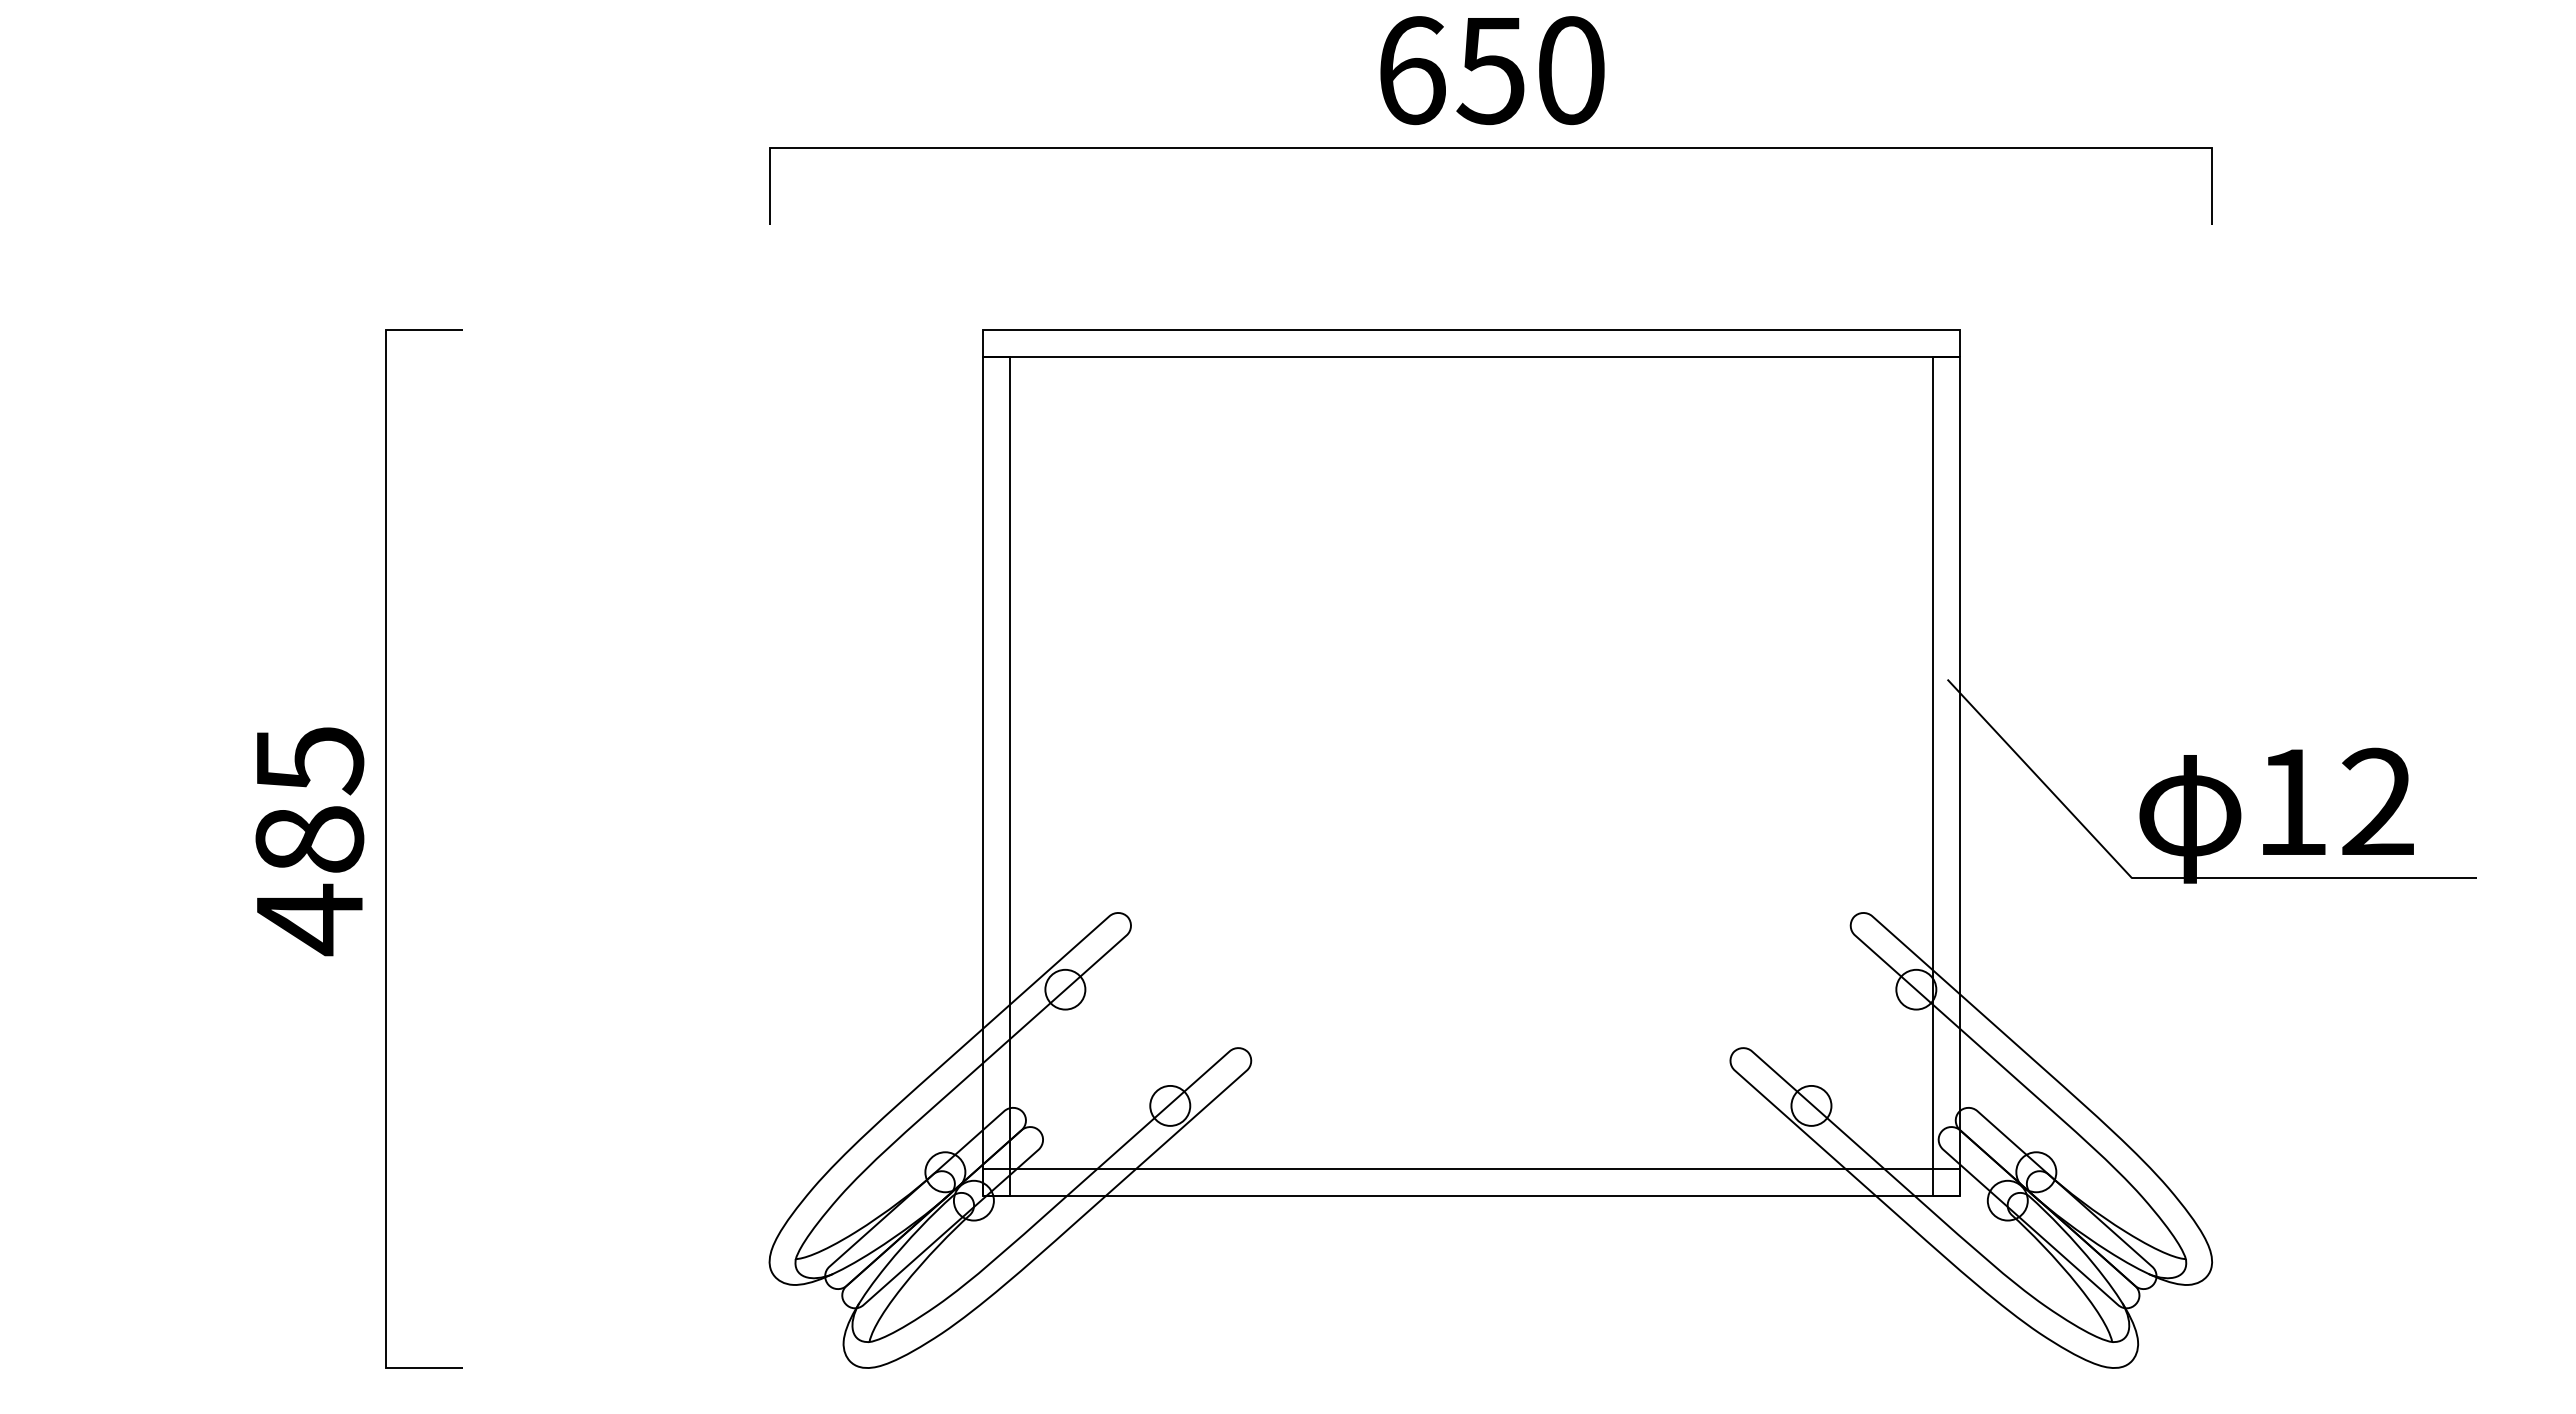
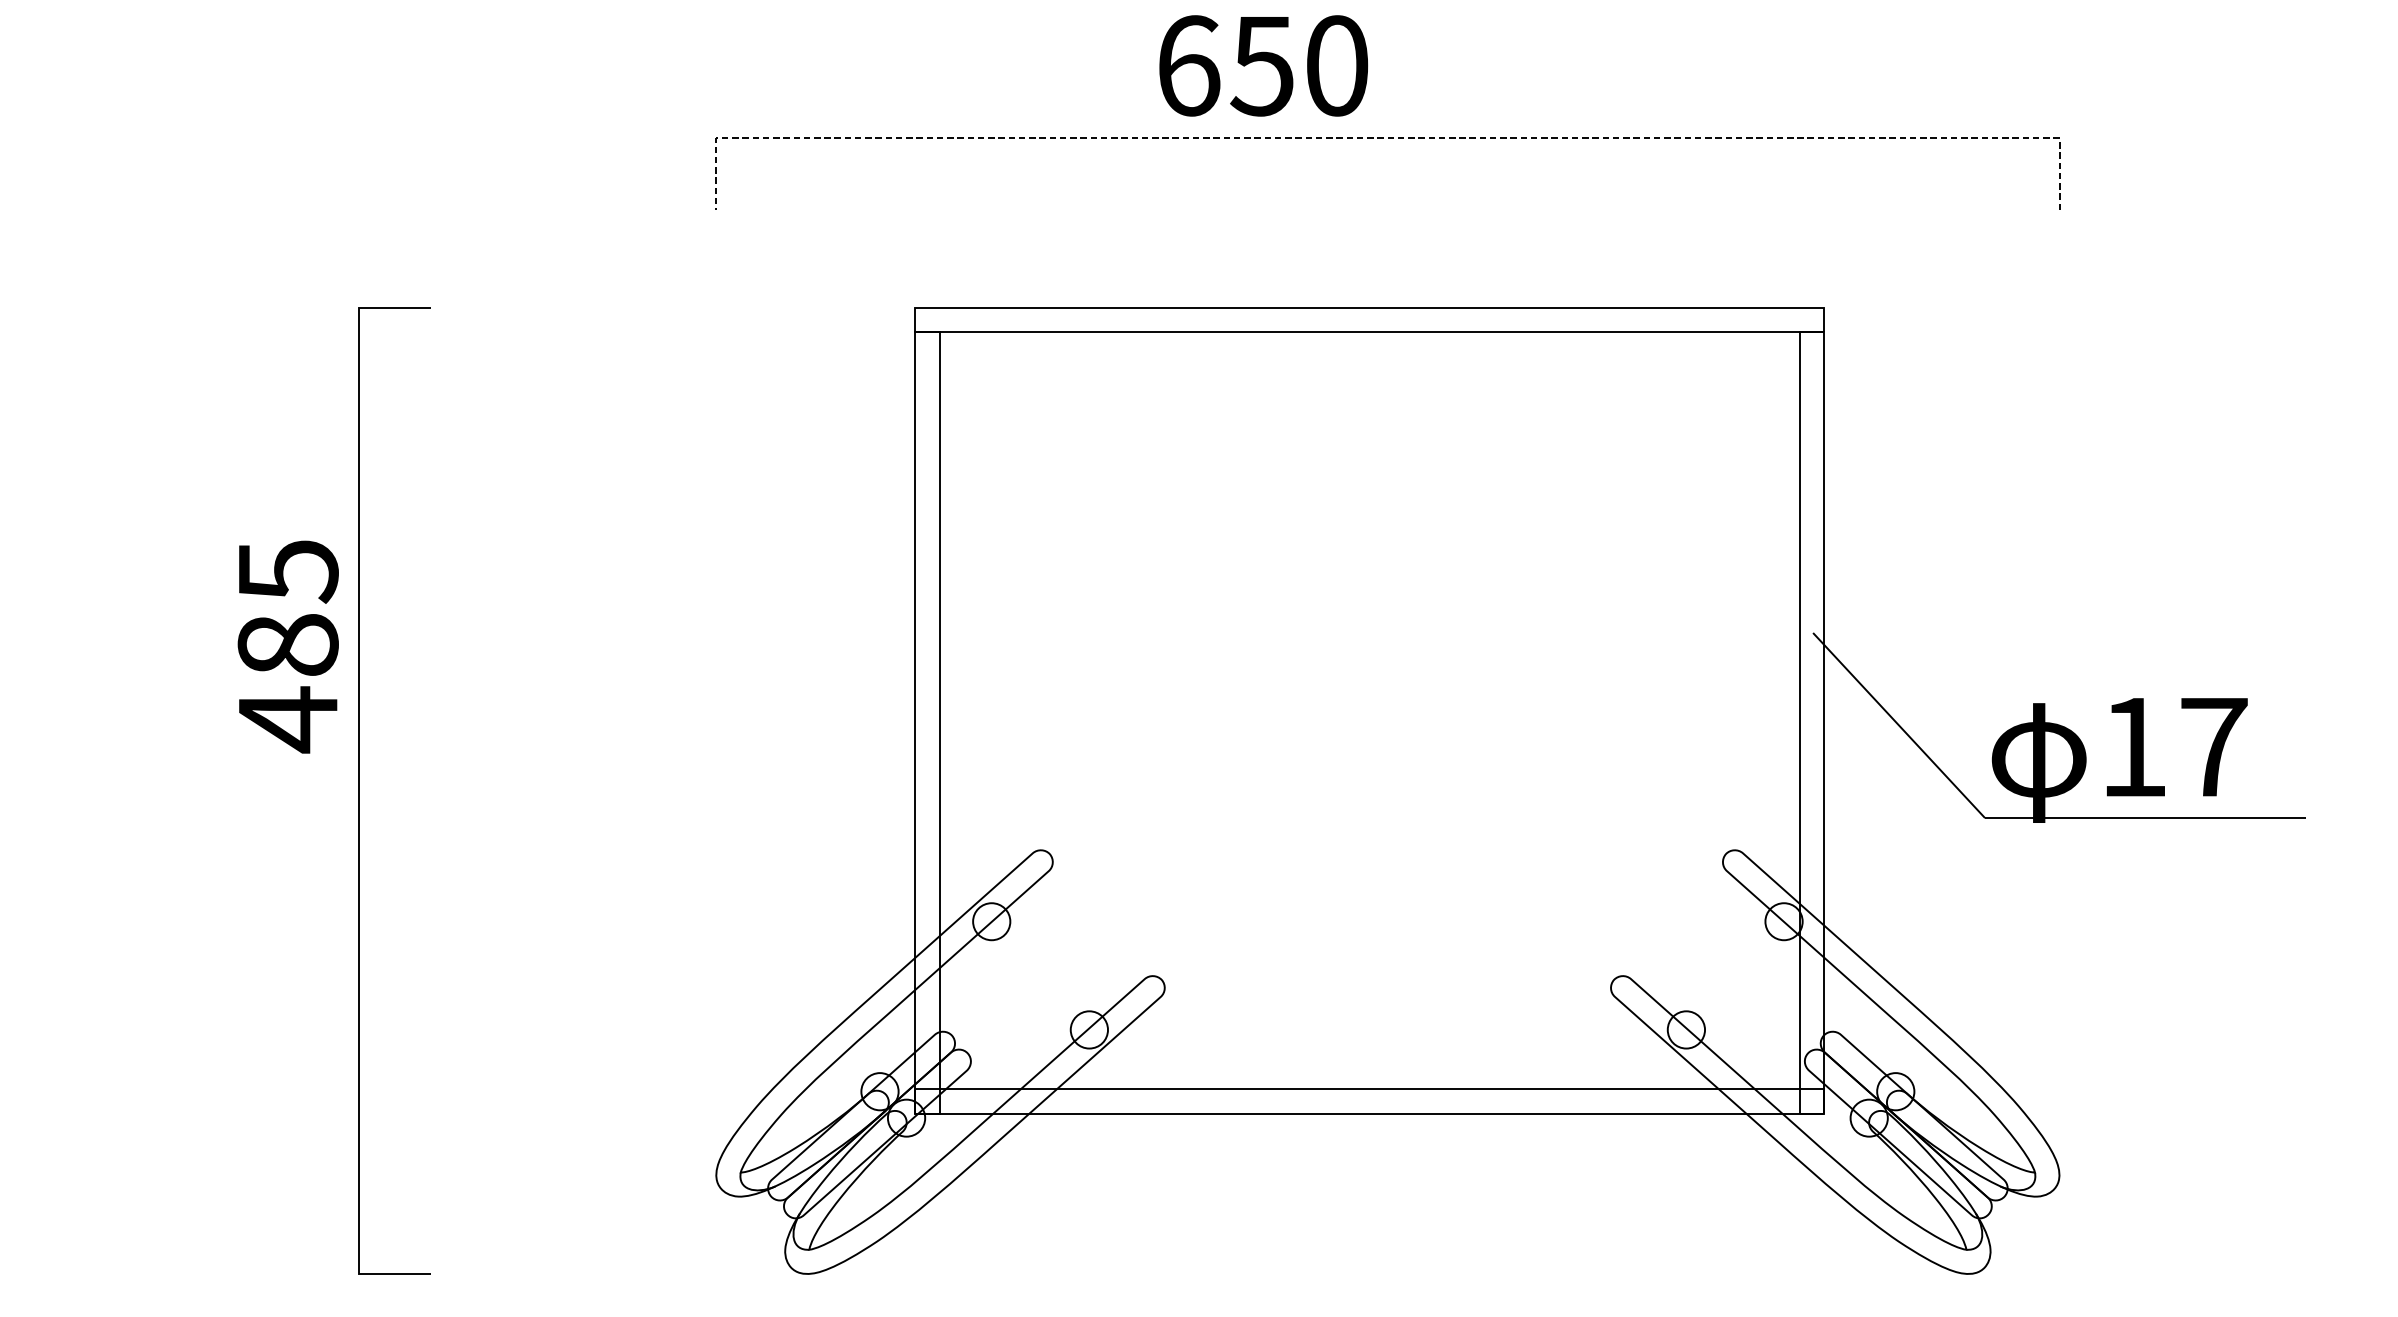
text: (1492, 70) -> (1263, 65), moved
line: (1490, 148) -> (1387, 138), solid -> dashed
text: (2378, 800) -> (2214, 745), 12 -> 17
text: (309, 841) -> (287, 646), moved

